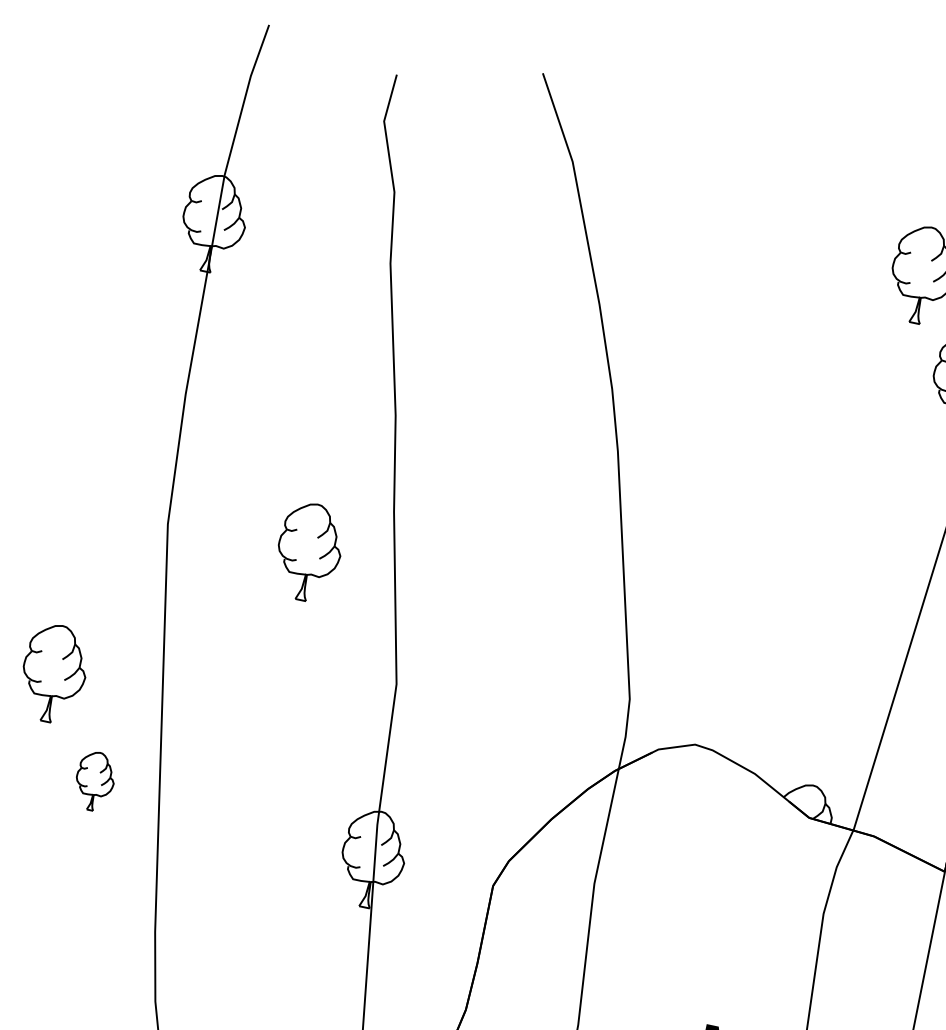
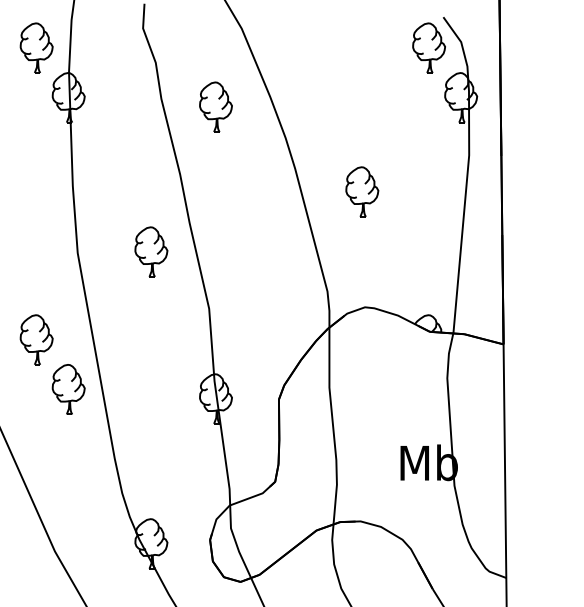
part: (172, 114) -> (36, 47), added
part: (490, 299) -> (215, 106), added
part: (737, 522) -> (362, 191), added
part: (94, 781) -> (68, 389), size x1.67

